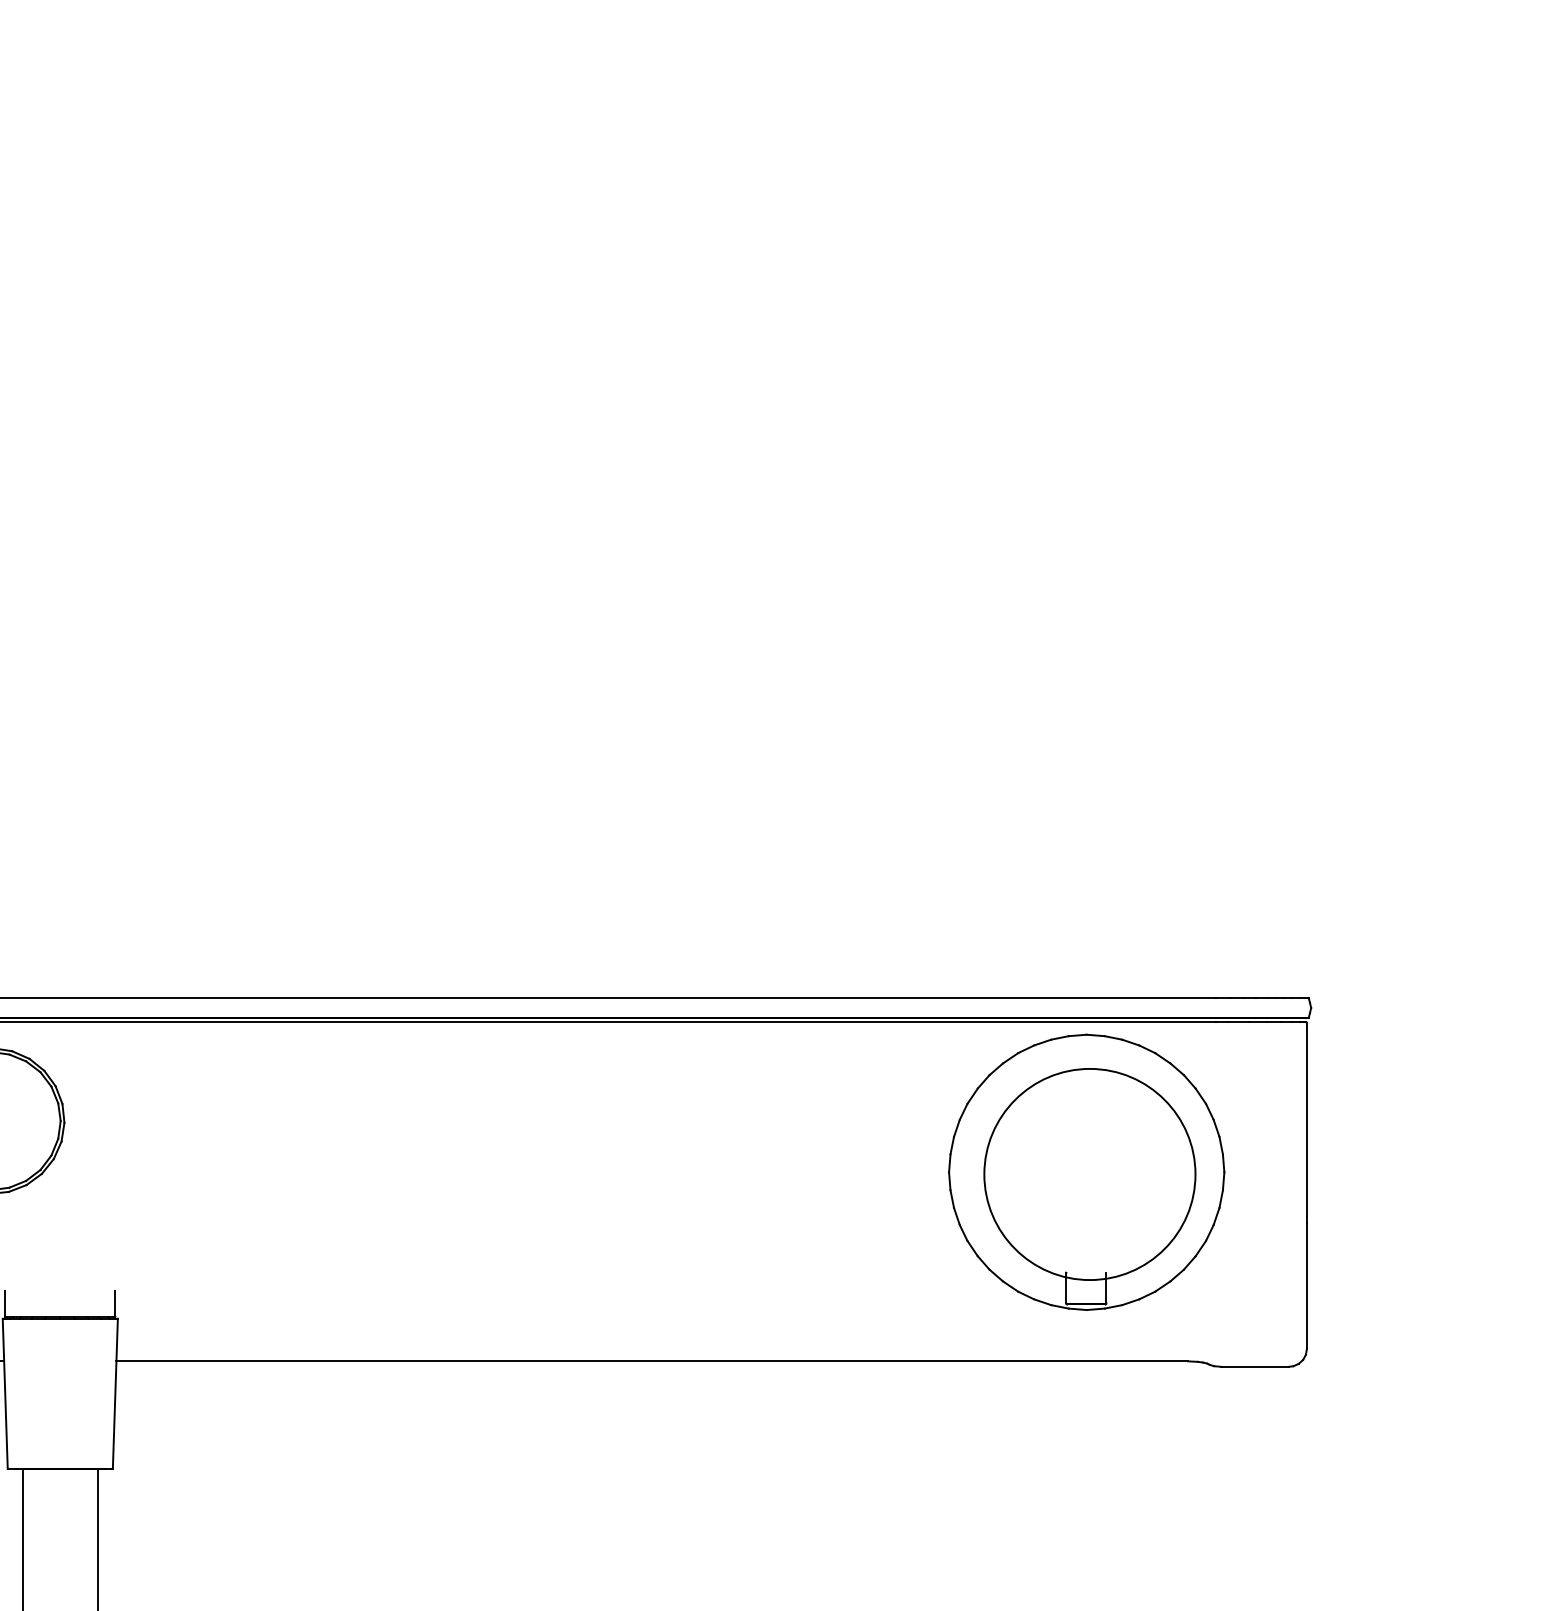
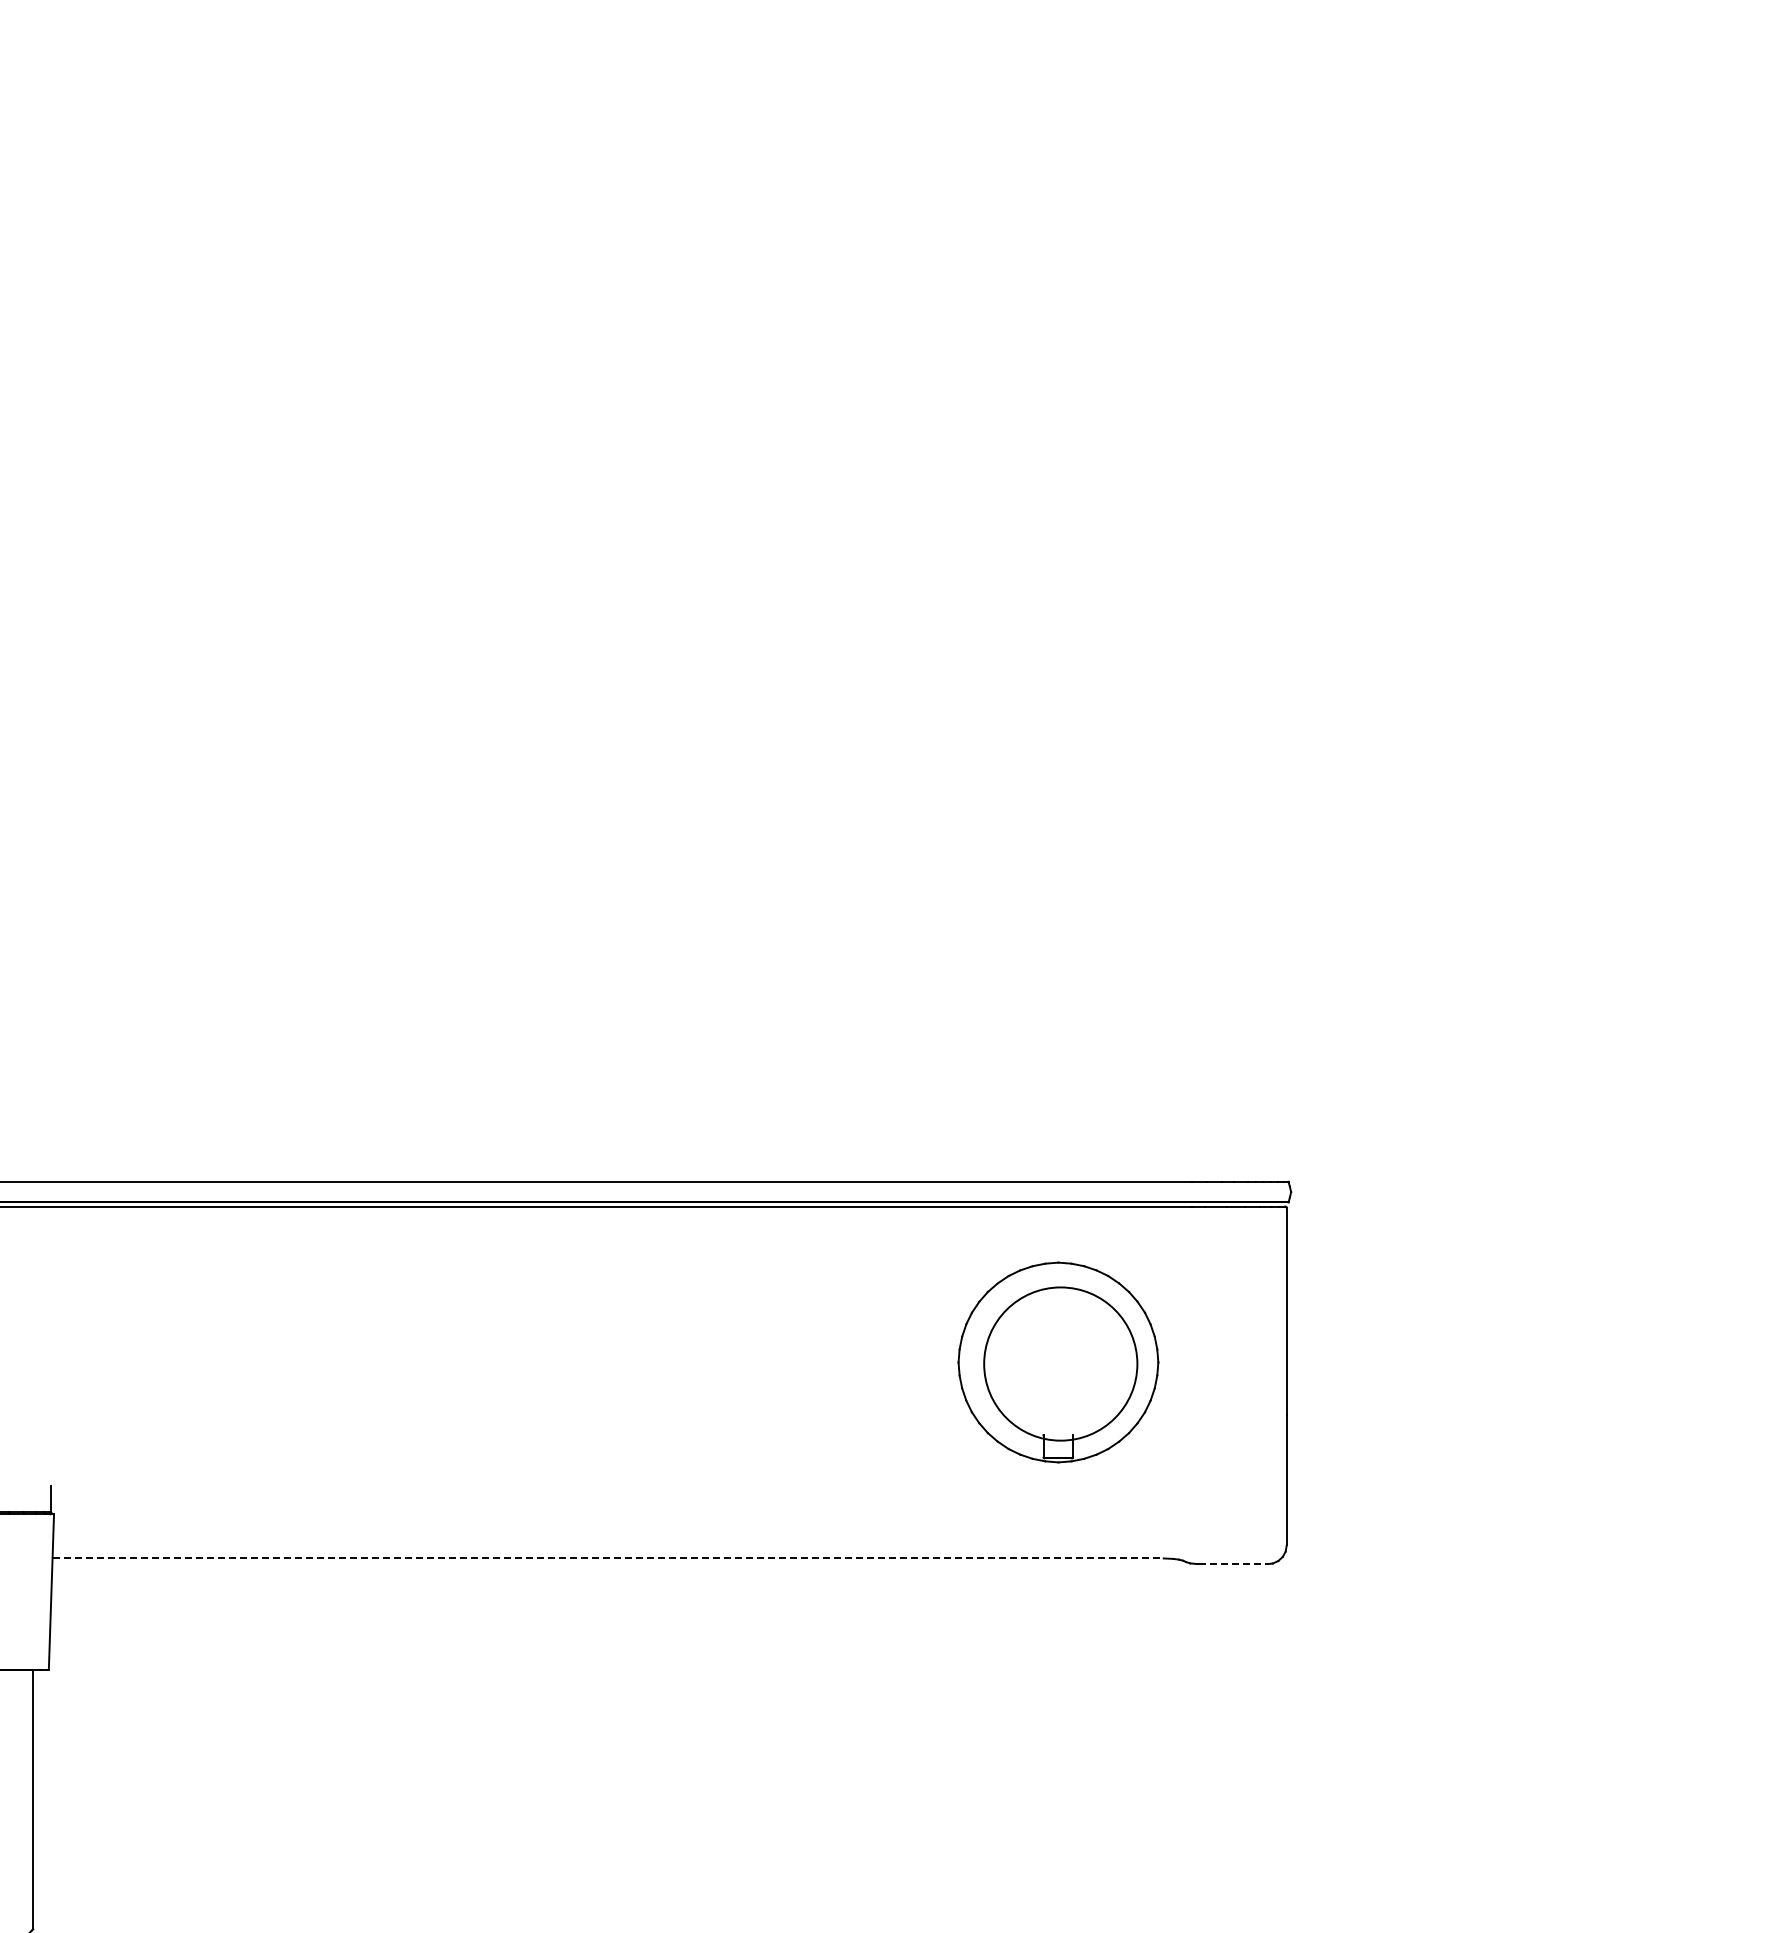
part: (1086, 1172) -> (1058, 1362), size x0.7
line: (652, 1361) -> (608, 1558), solid -> dashed
line: (1255, 1367) -> (1233, 1564), solid -> dashed

